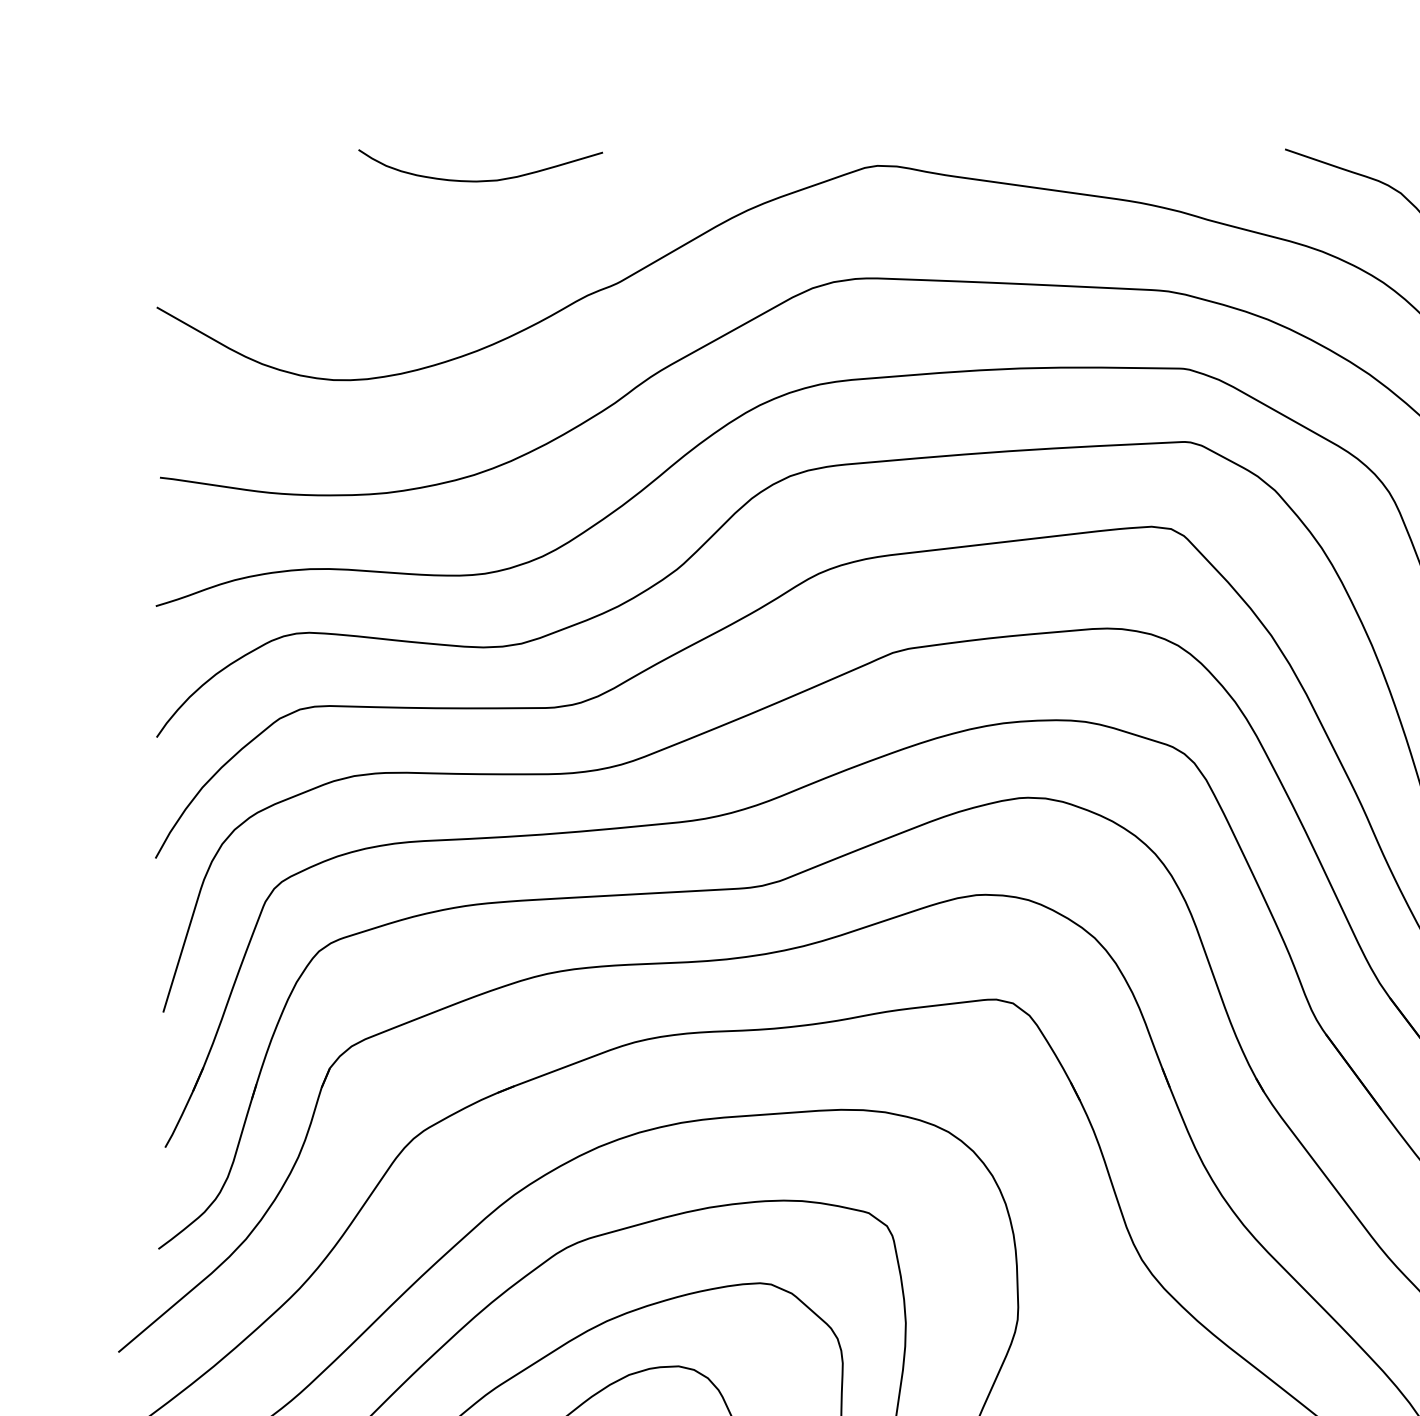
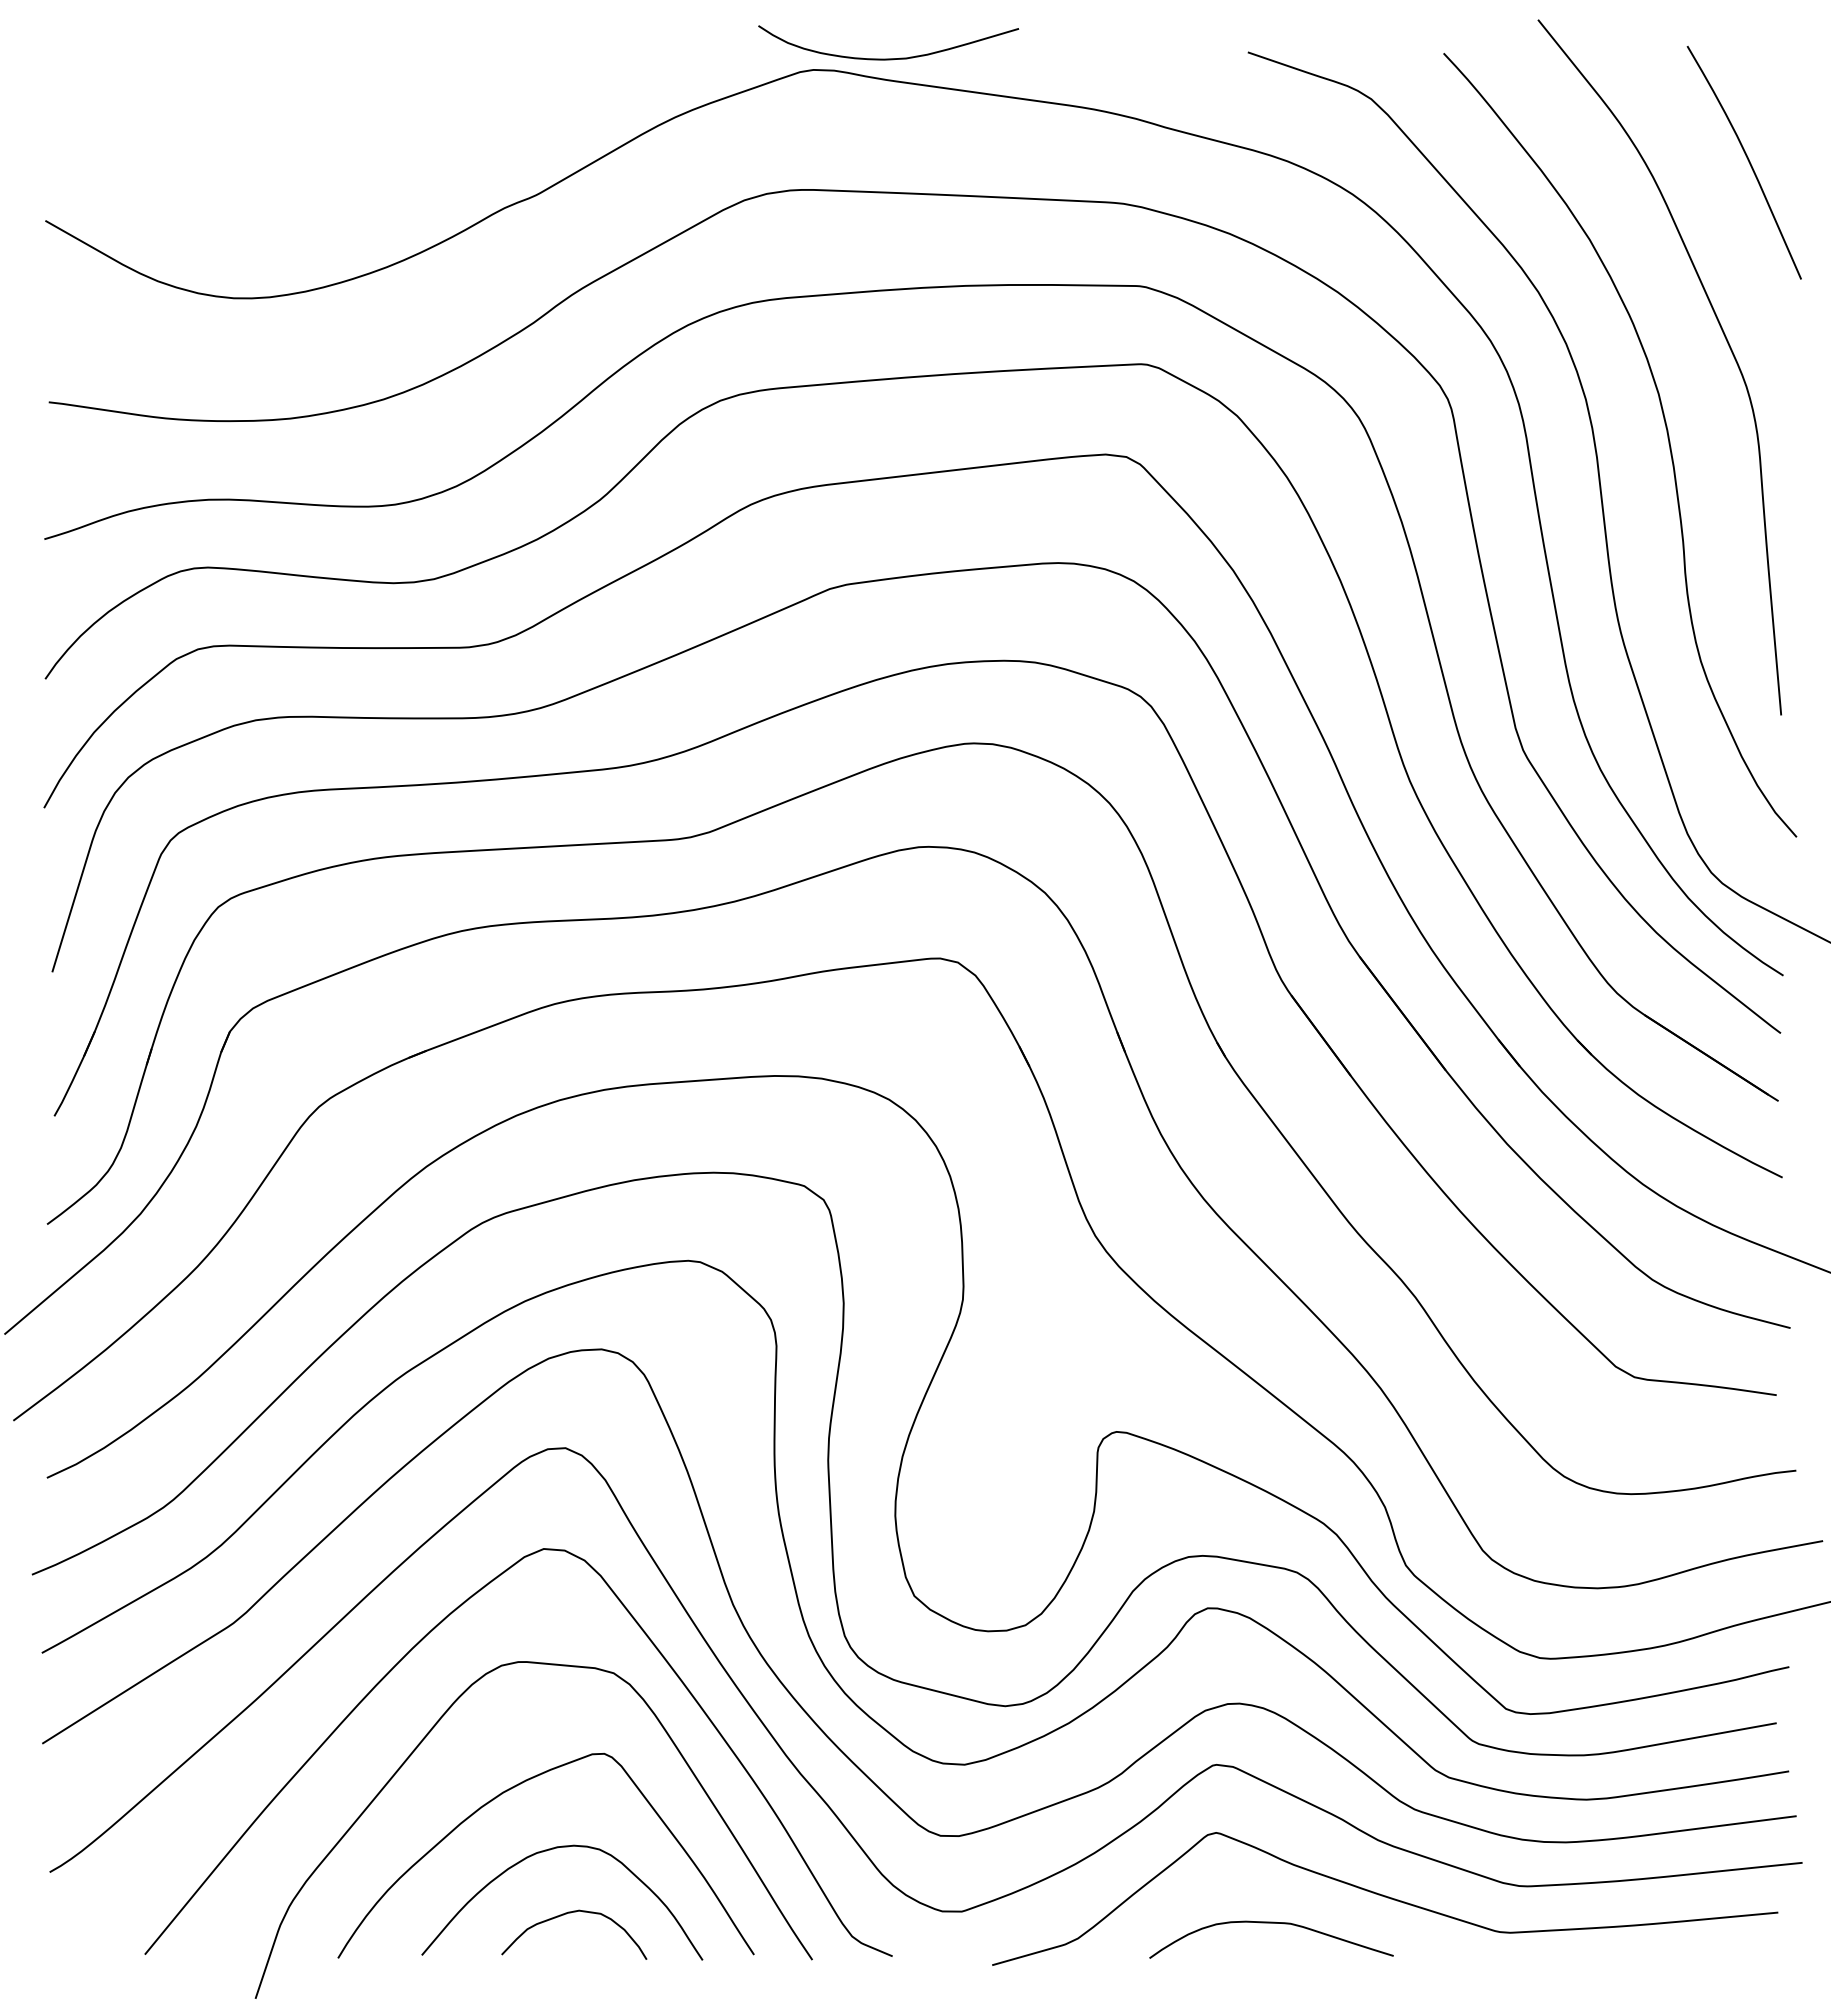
curve: (480, 180) -> (888, 58), moved

